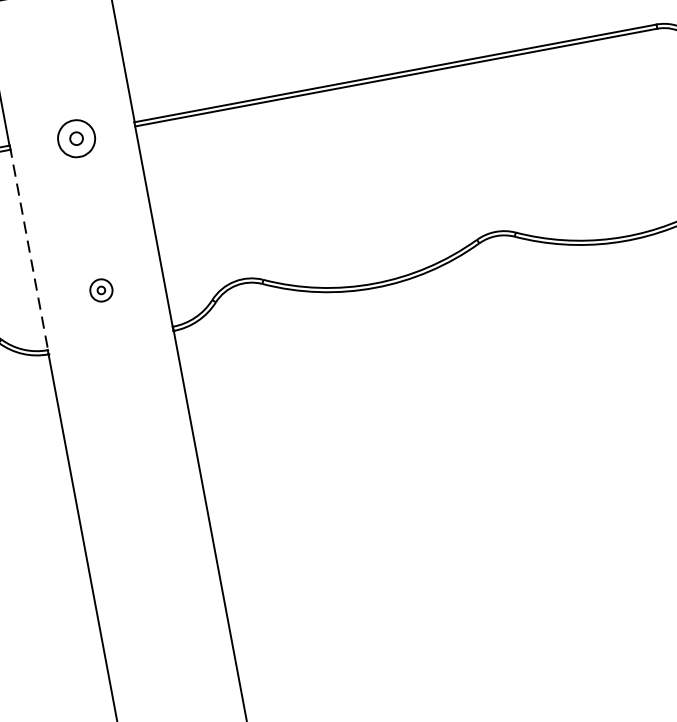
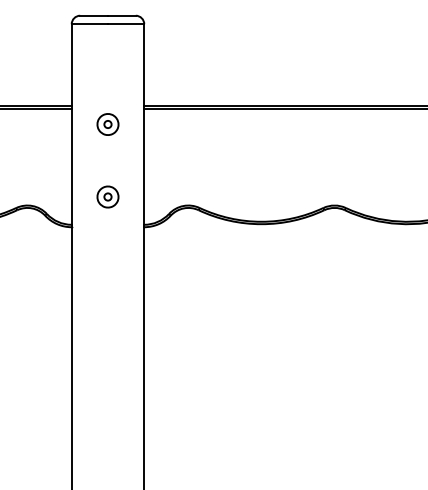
part: (75, 138) -> (107, 124), moved
line: (28, 251) -> (71, 167), dashed -> solid
part: (100, 289) -> (107, 196), size x1.67

